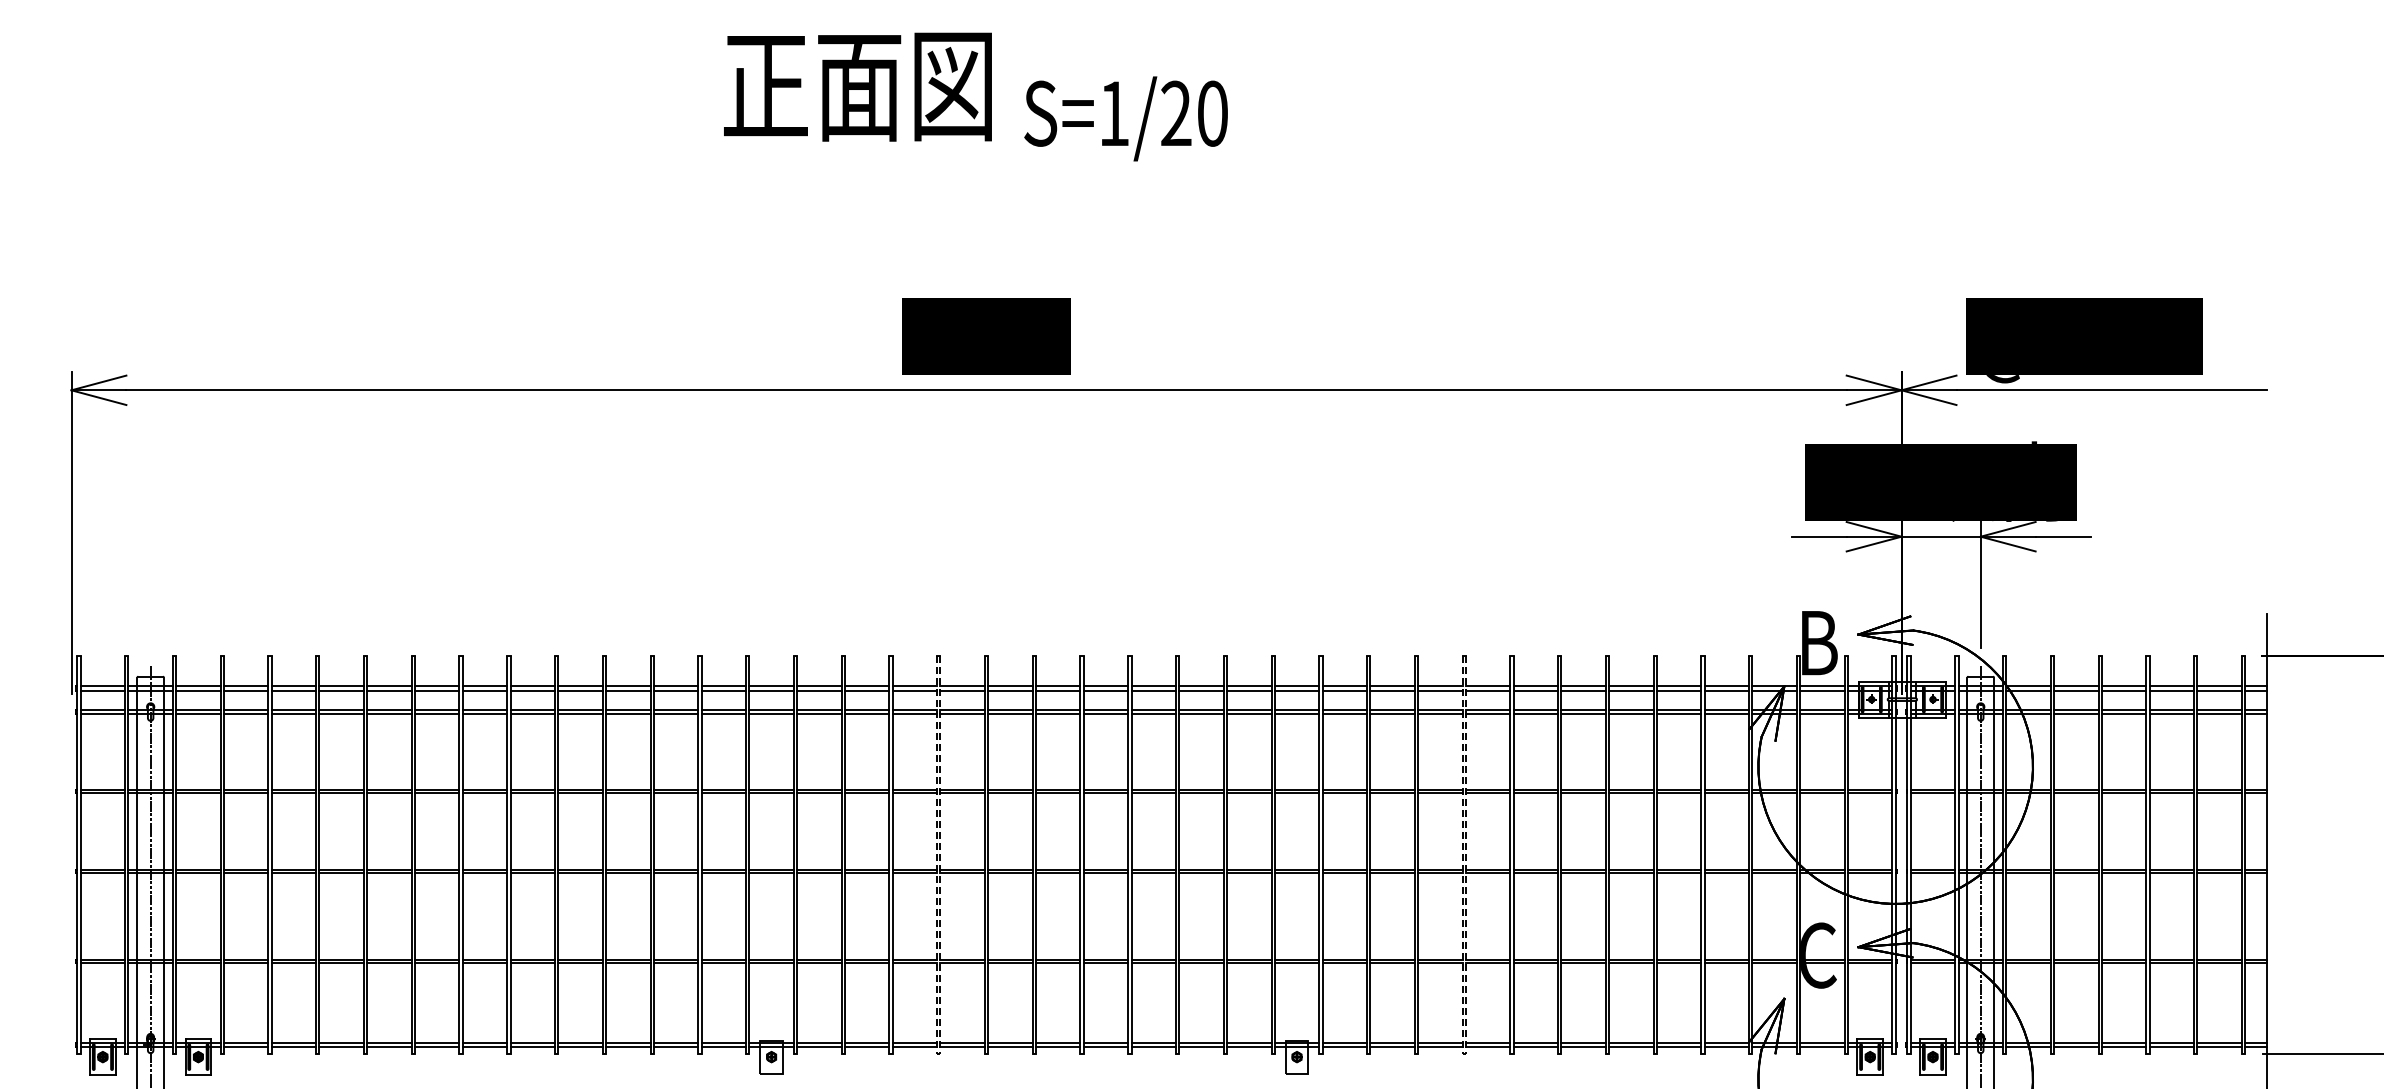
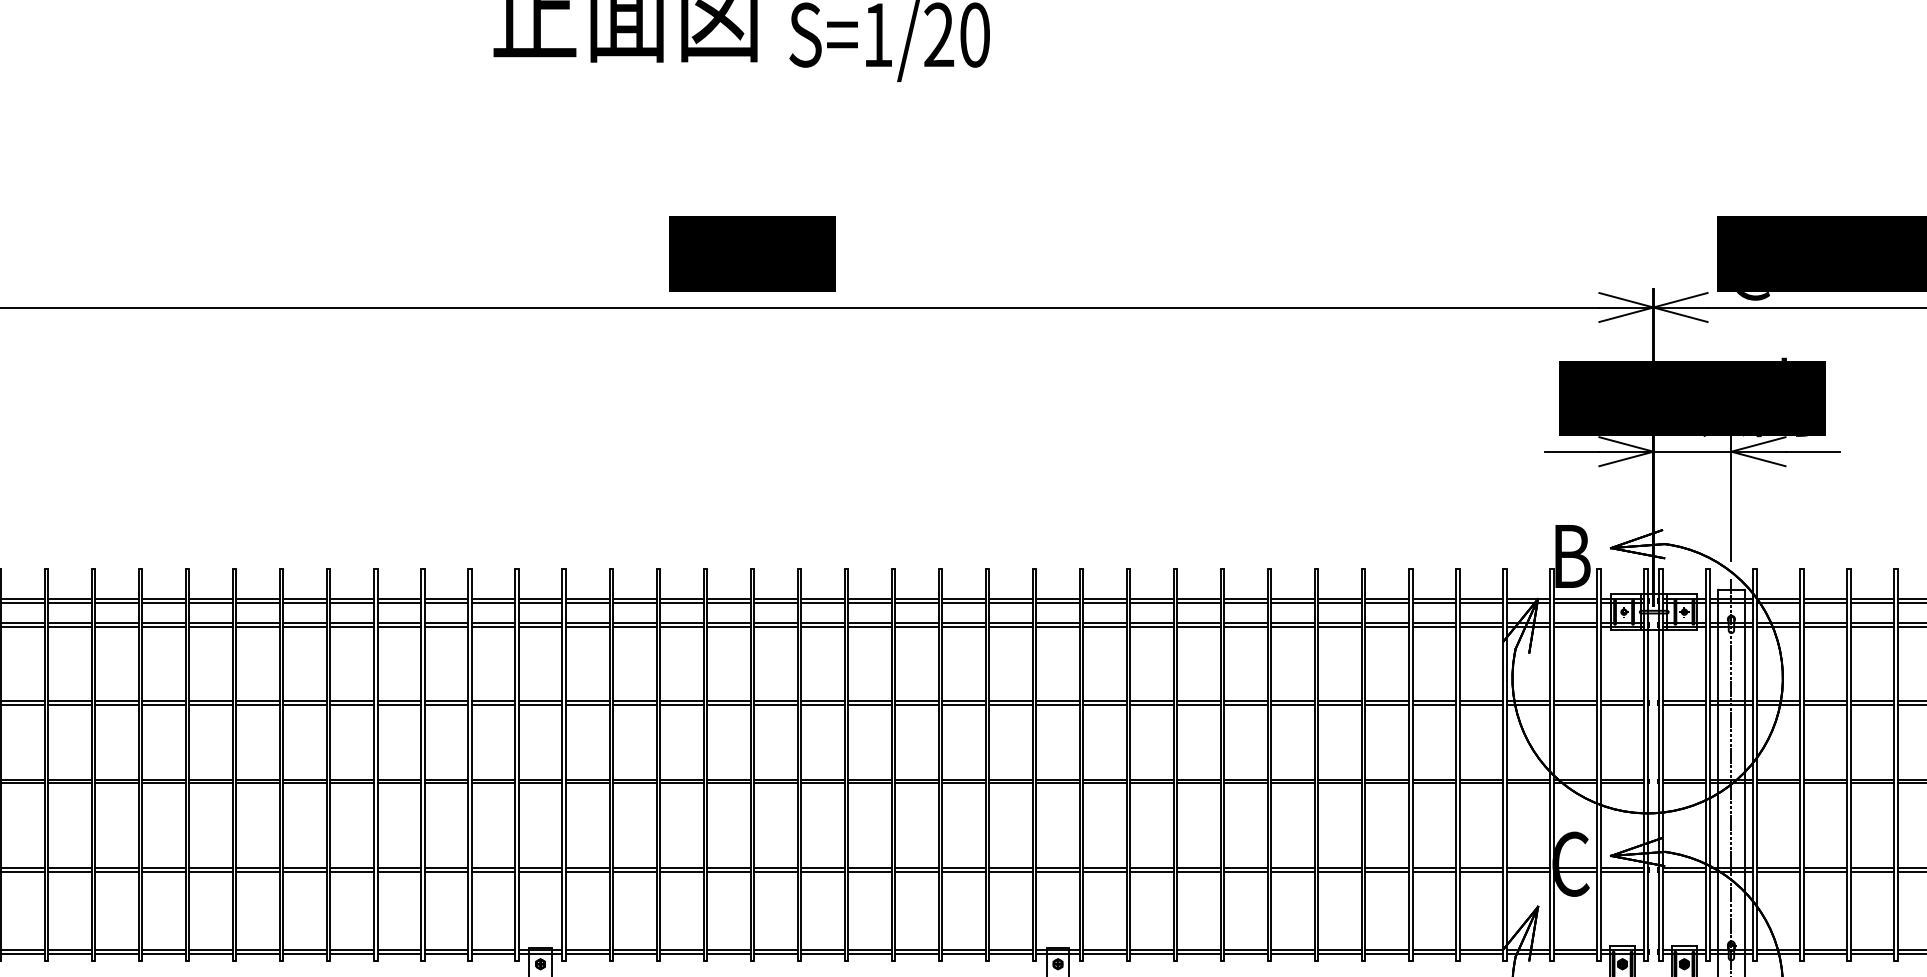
line: (938, 1053) -> (704, 960), dashed -> solid
line: (1464, 1053) -> (1222, 960), dashed -> solid

